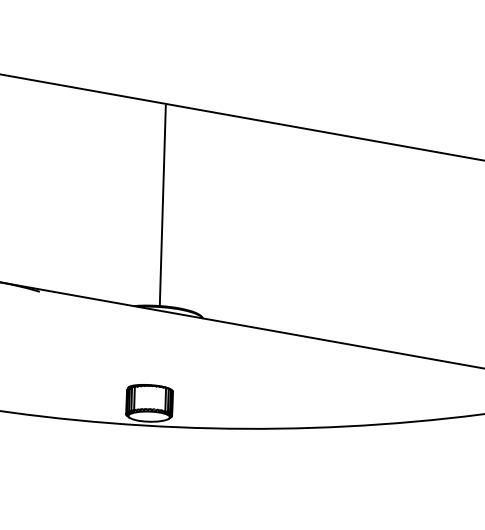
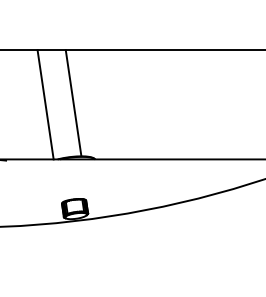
line: (129, 200) -> (45, 104), added
line: (162, 206) -> (73, 103), moved

